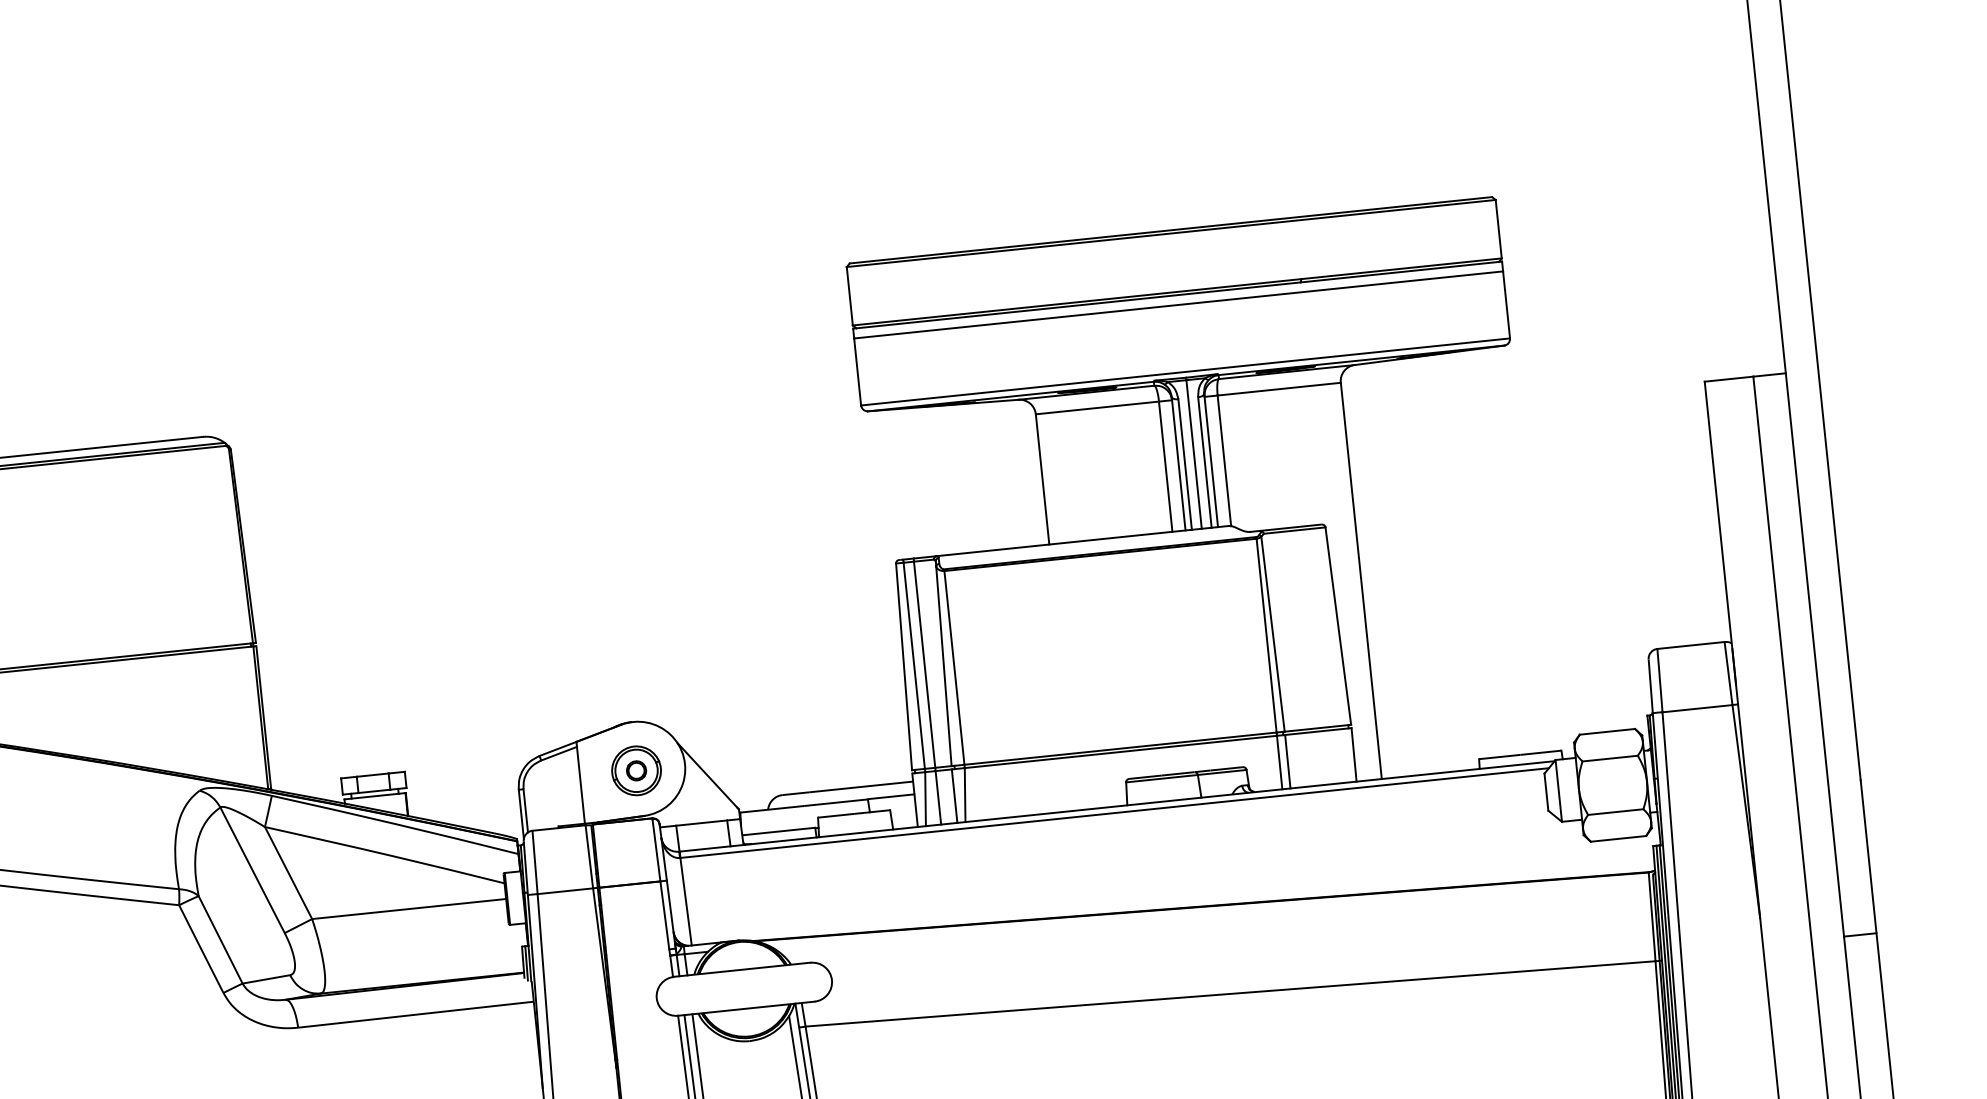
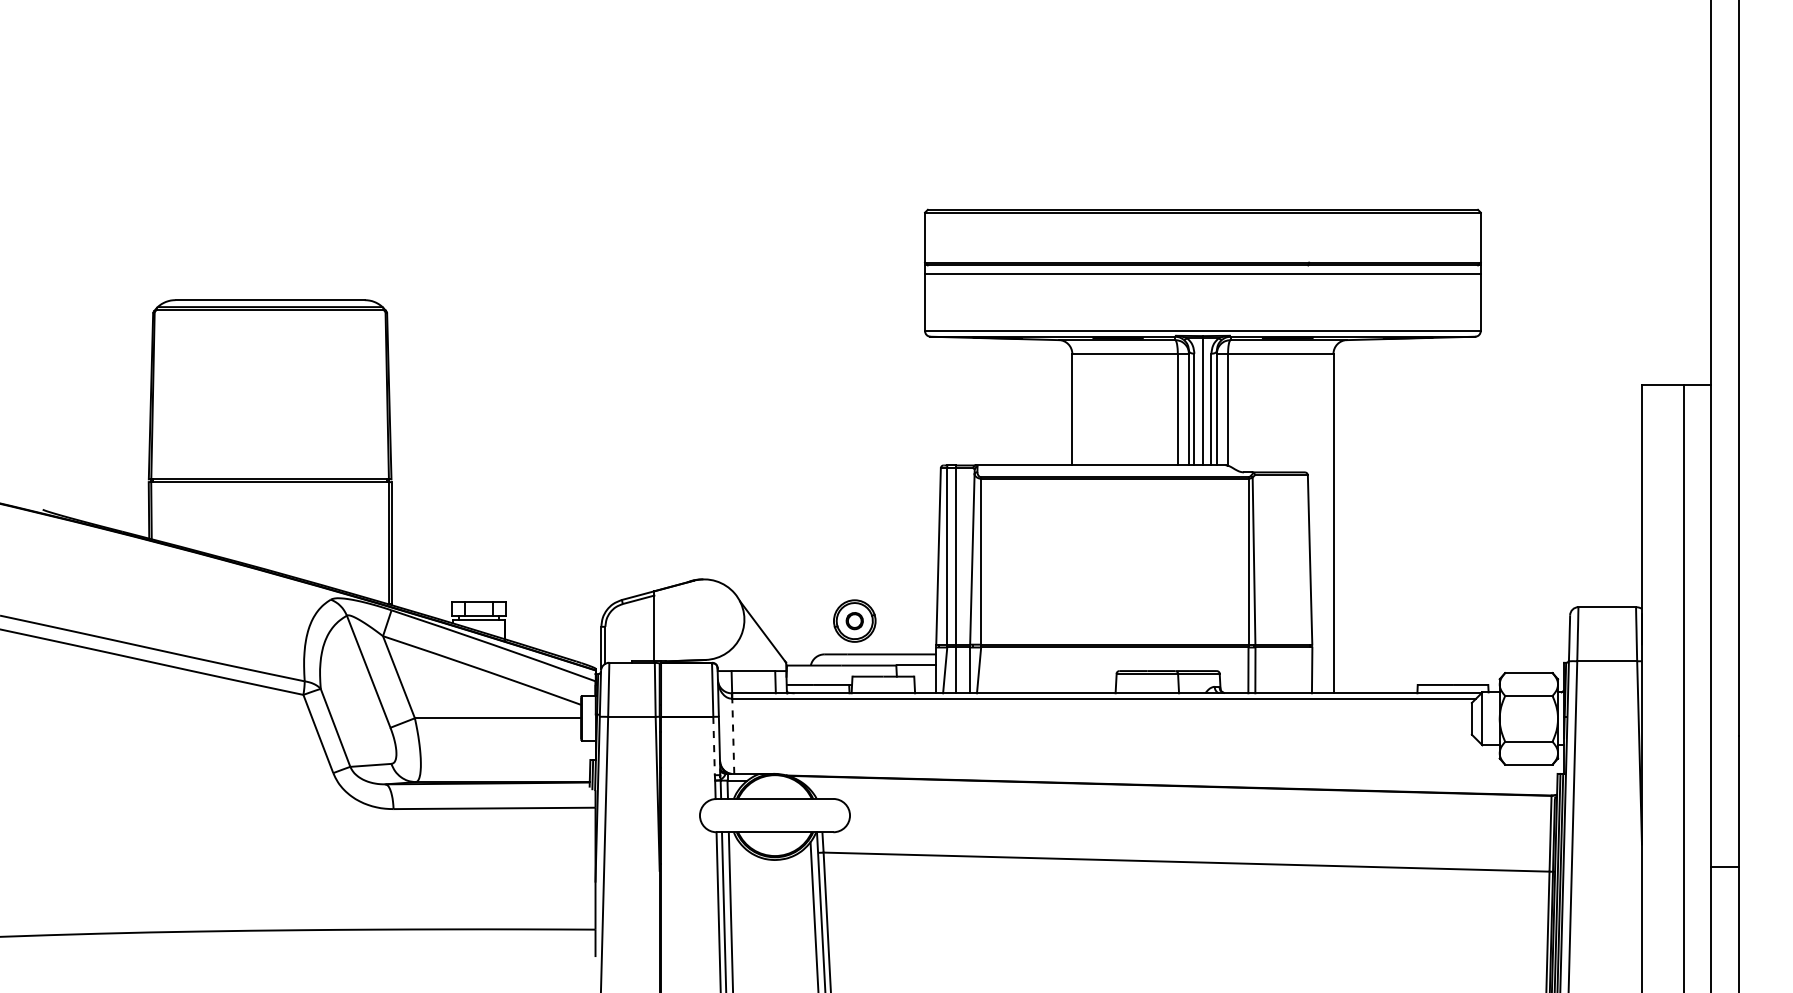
part: (636, 770) -> (854, 620), moved
line: (686, 901) -> (733, 736), solid -> dashed
line: (665, 915) -> (714, 746), solid -> dashed

